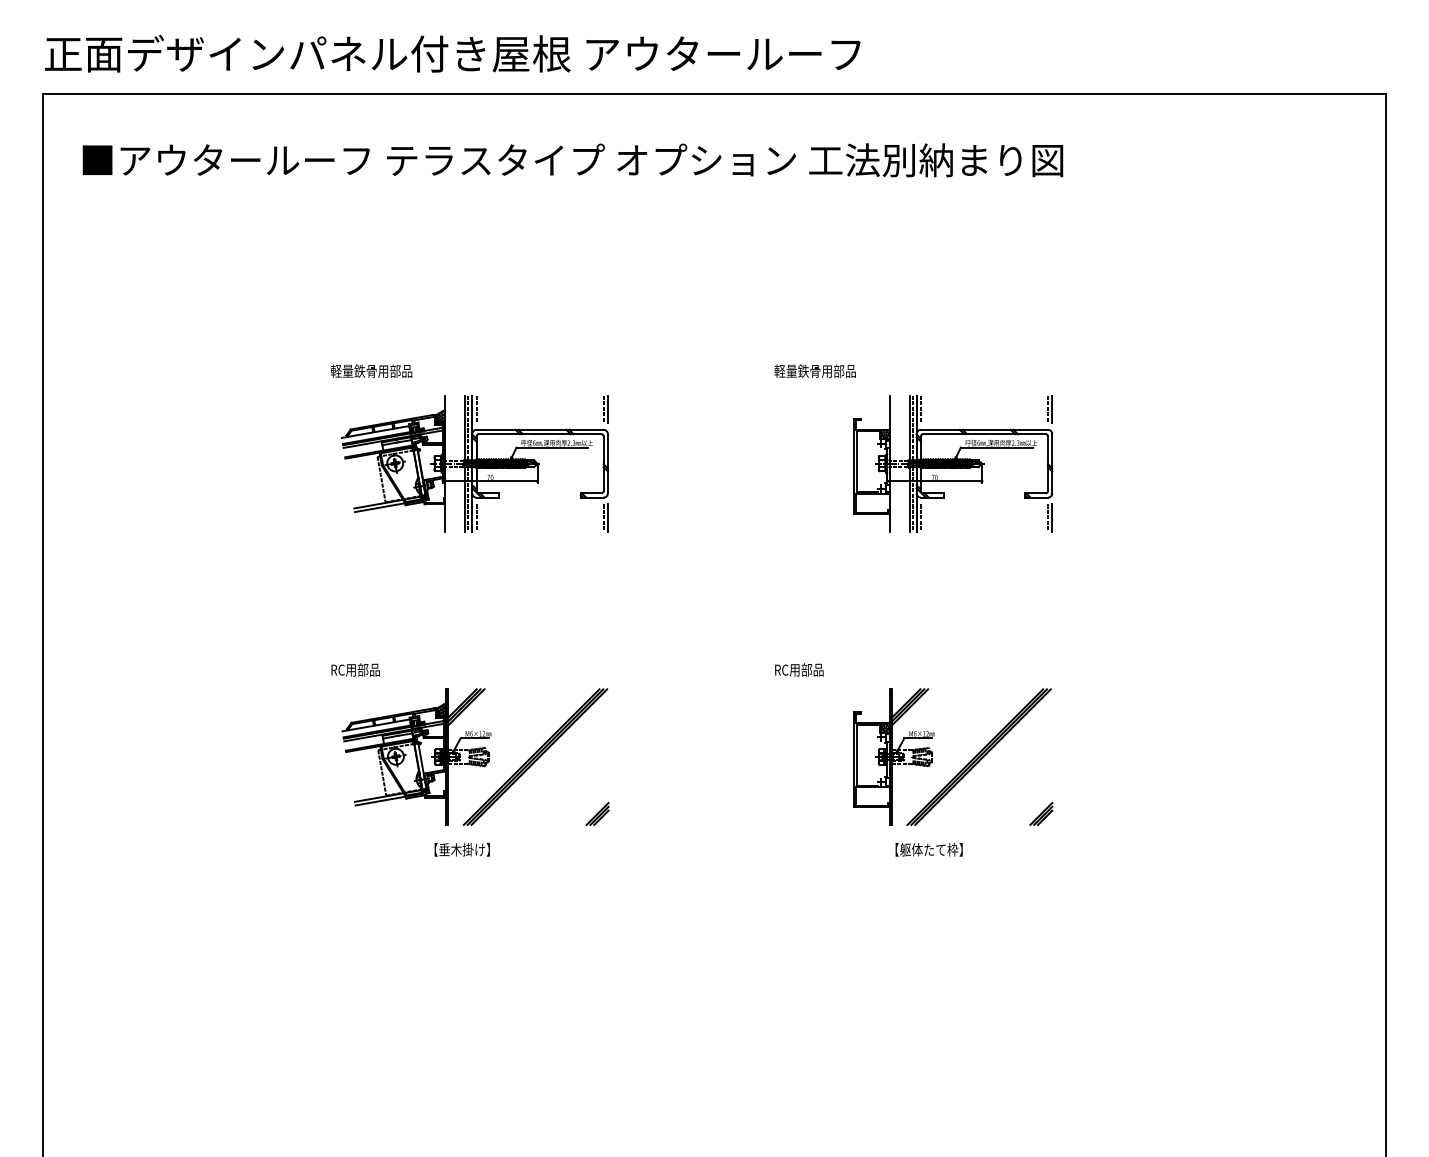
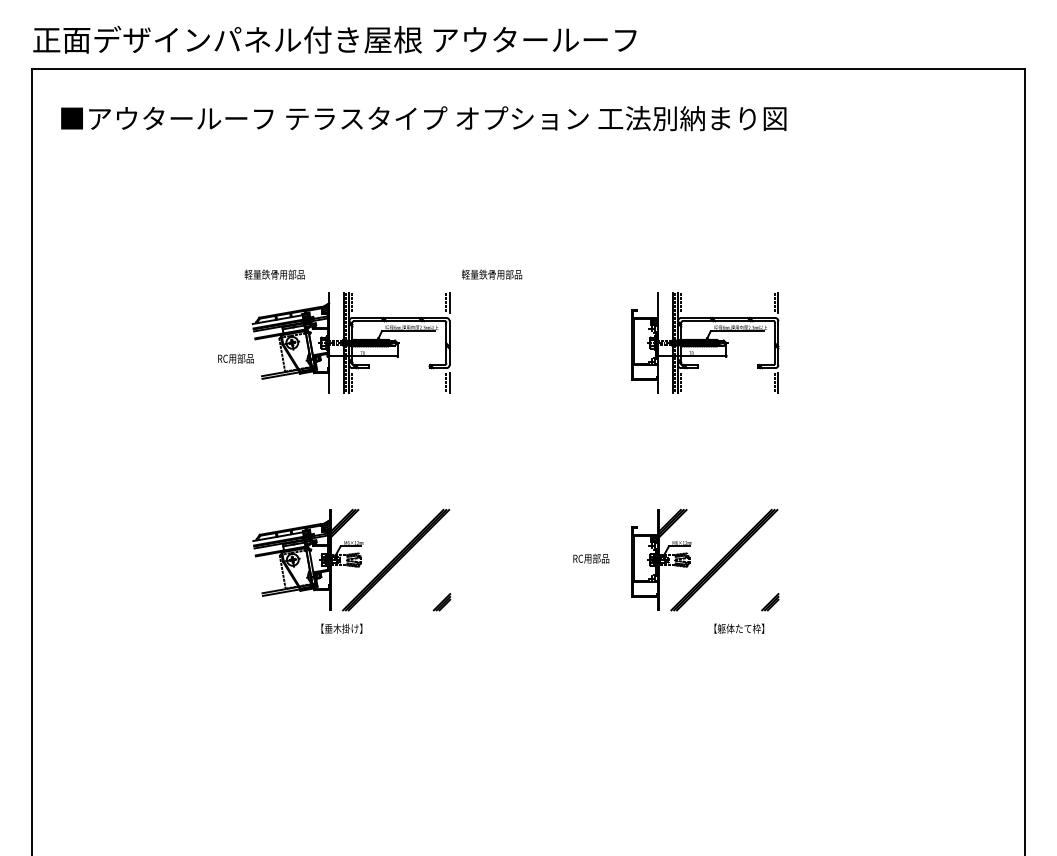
text: (815, 371) -> (492, 274), moved
text: (354, 669) -> (235, 358), moved
text: (799, 669) -> (591, 558), moved
text: (929, 849) -> (739, 628), moved

